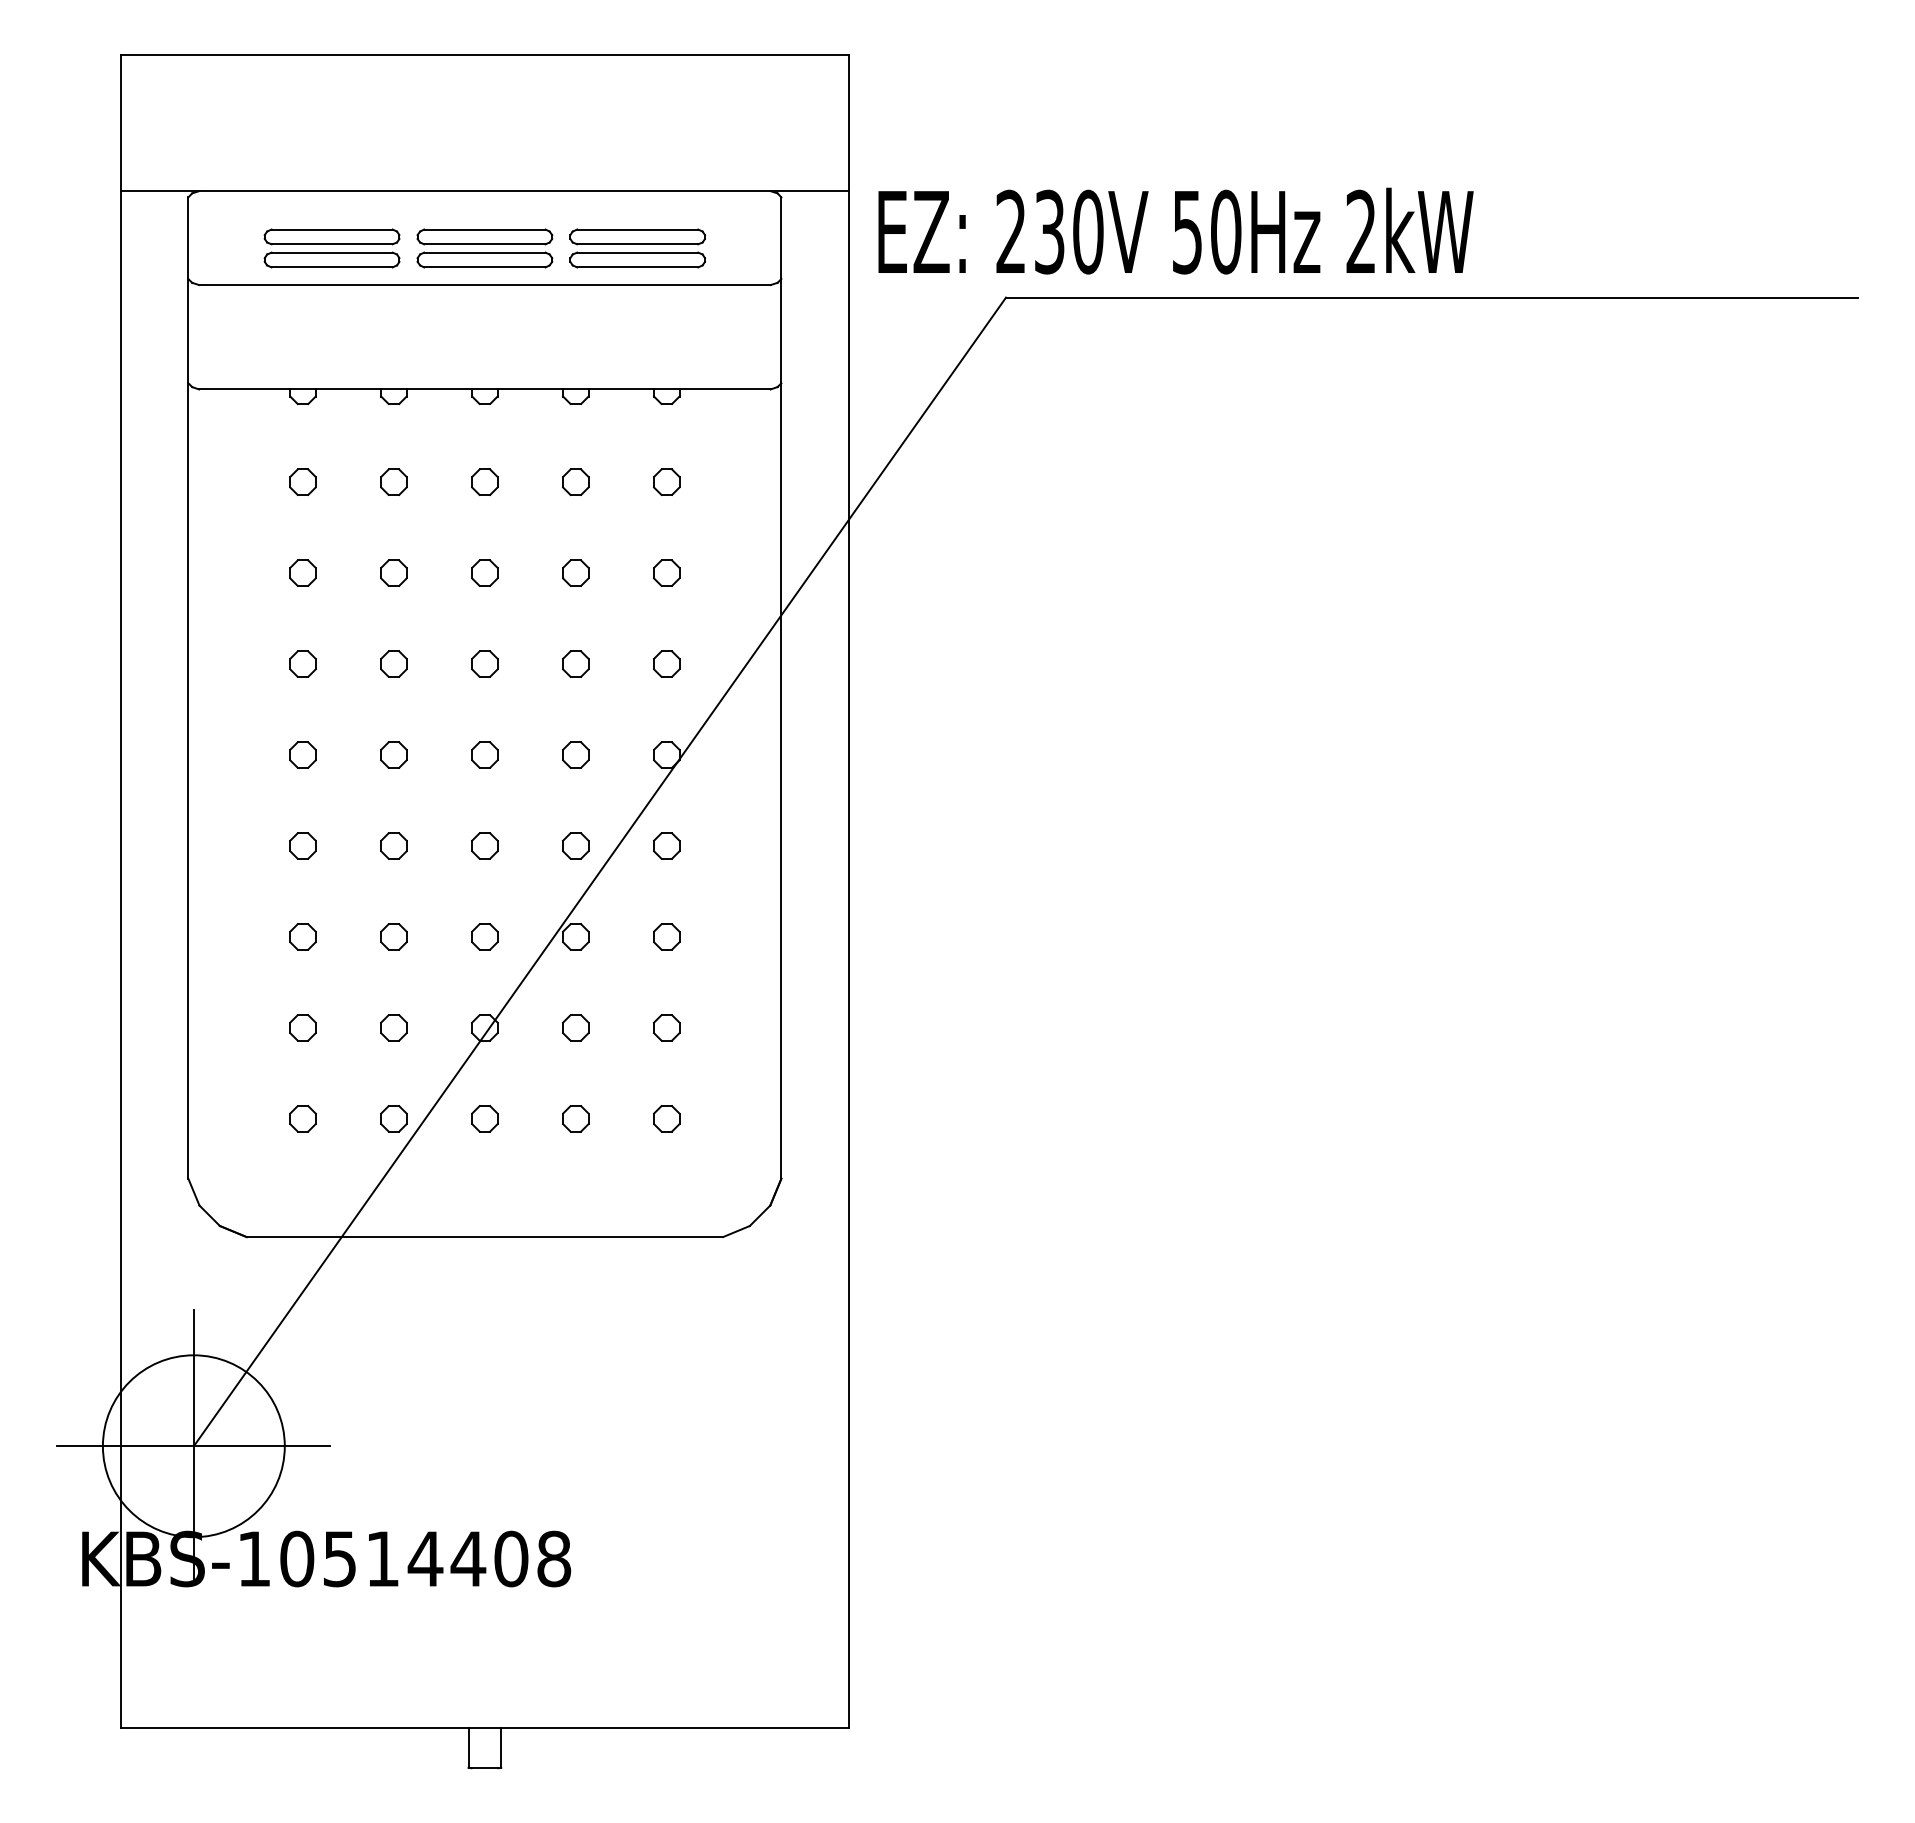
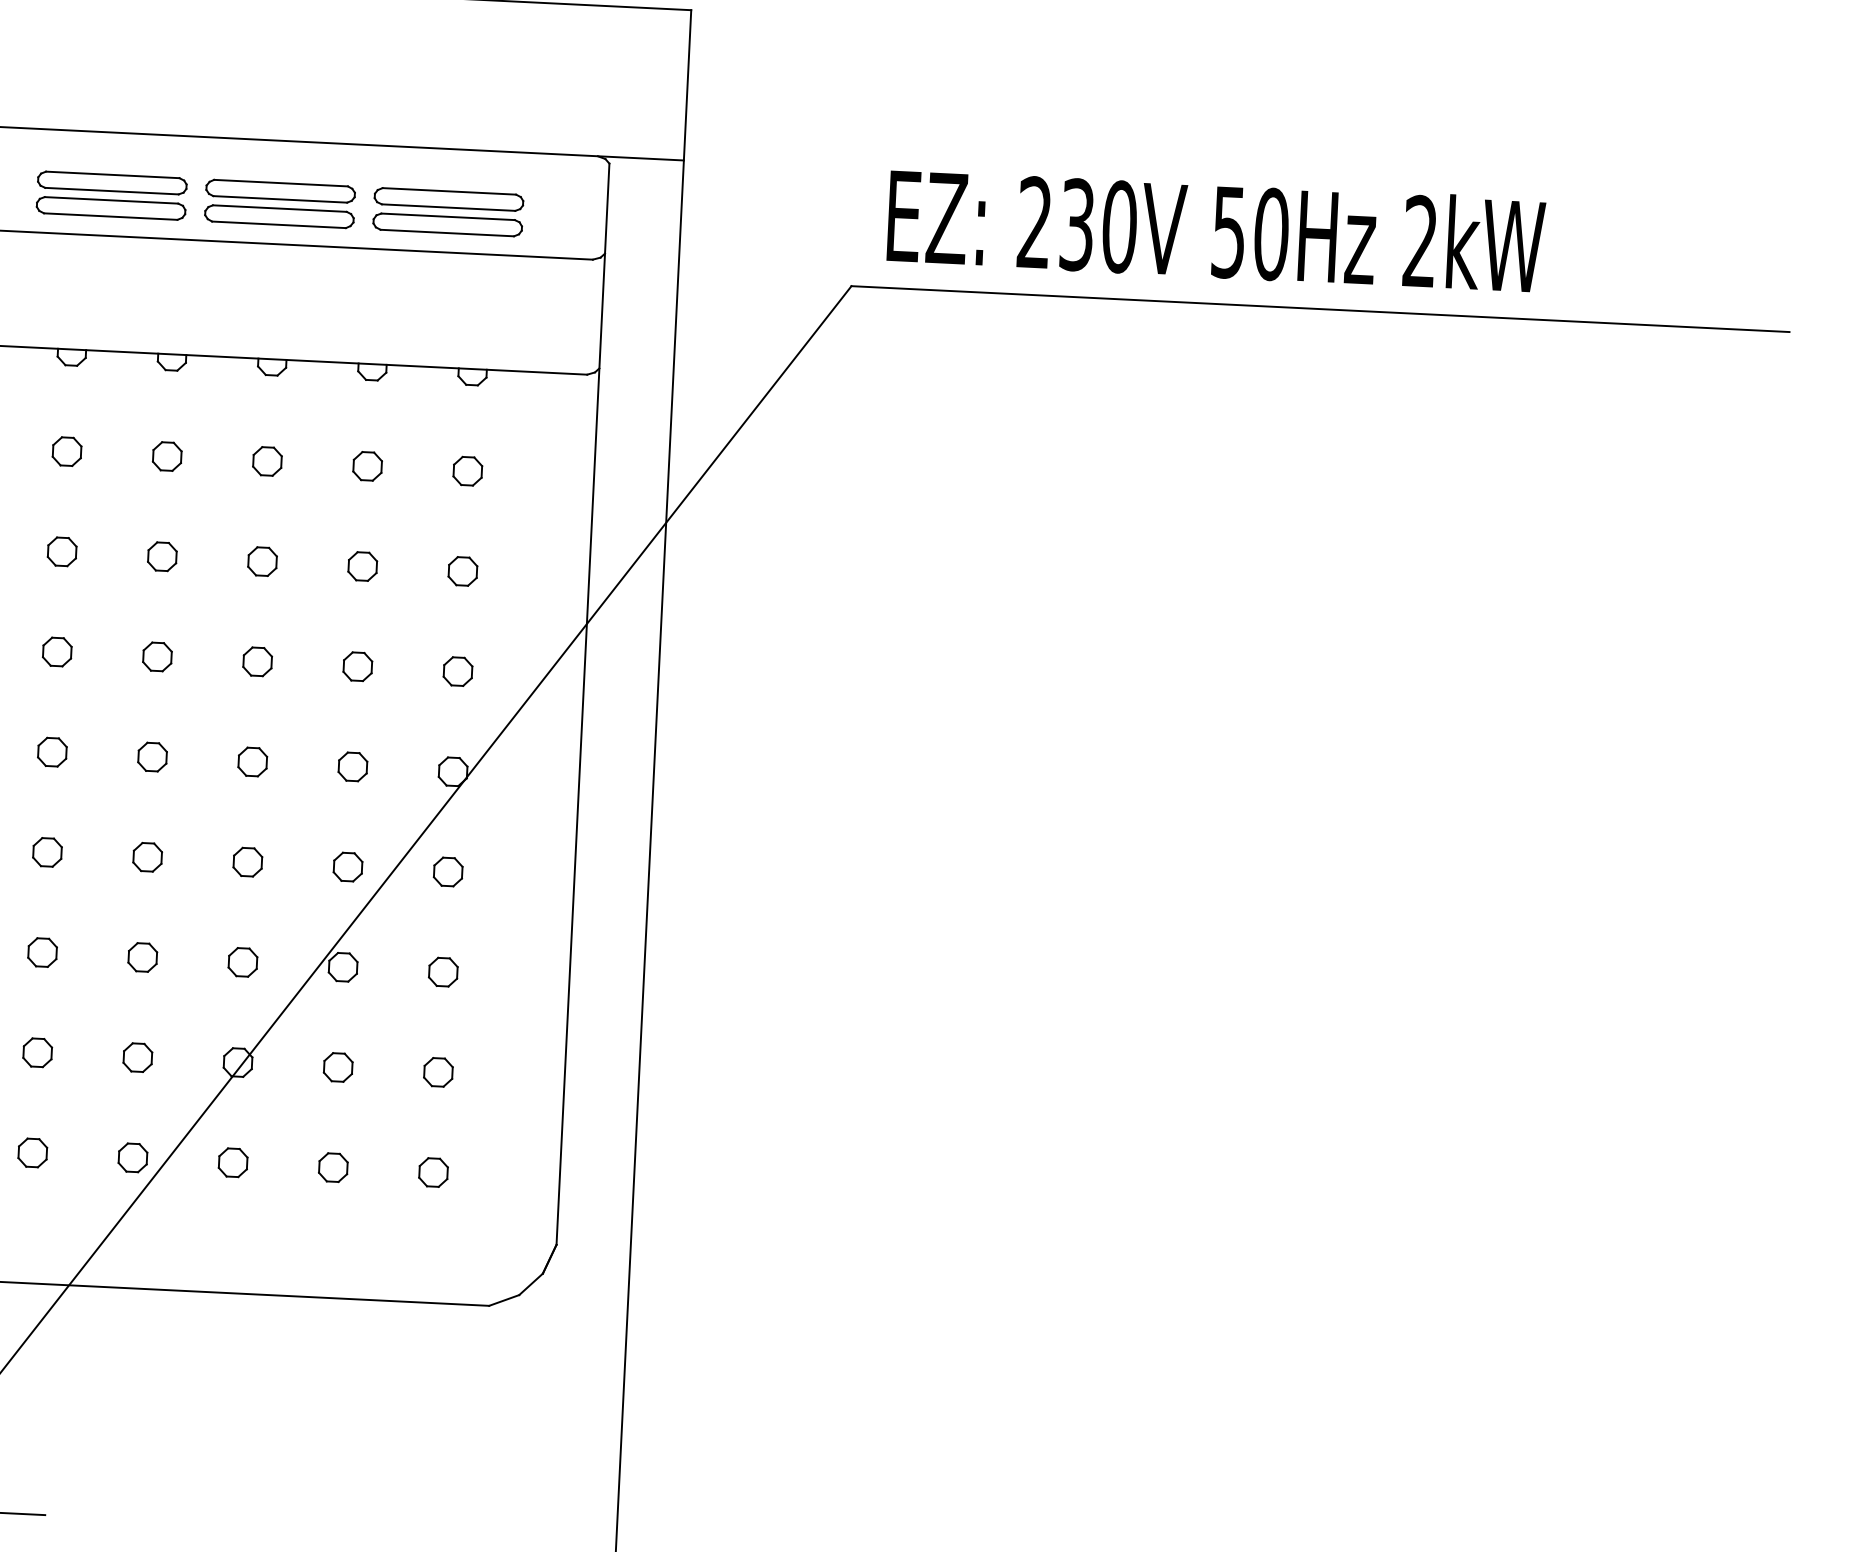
text: (1175, 230) -> (1215, 229), moved

